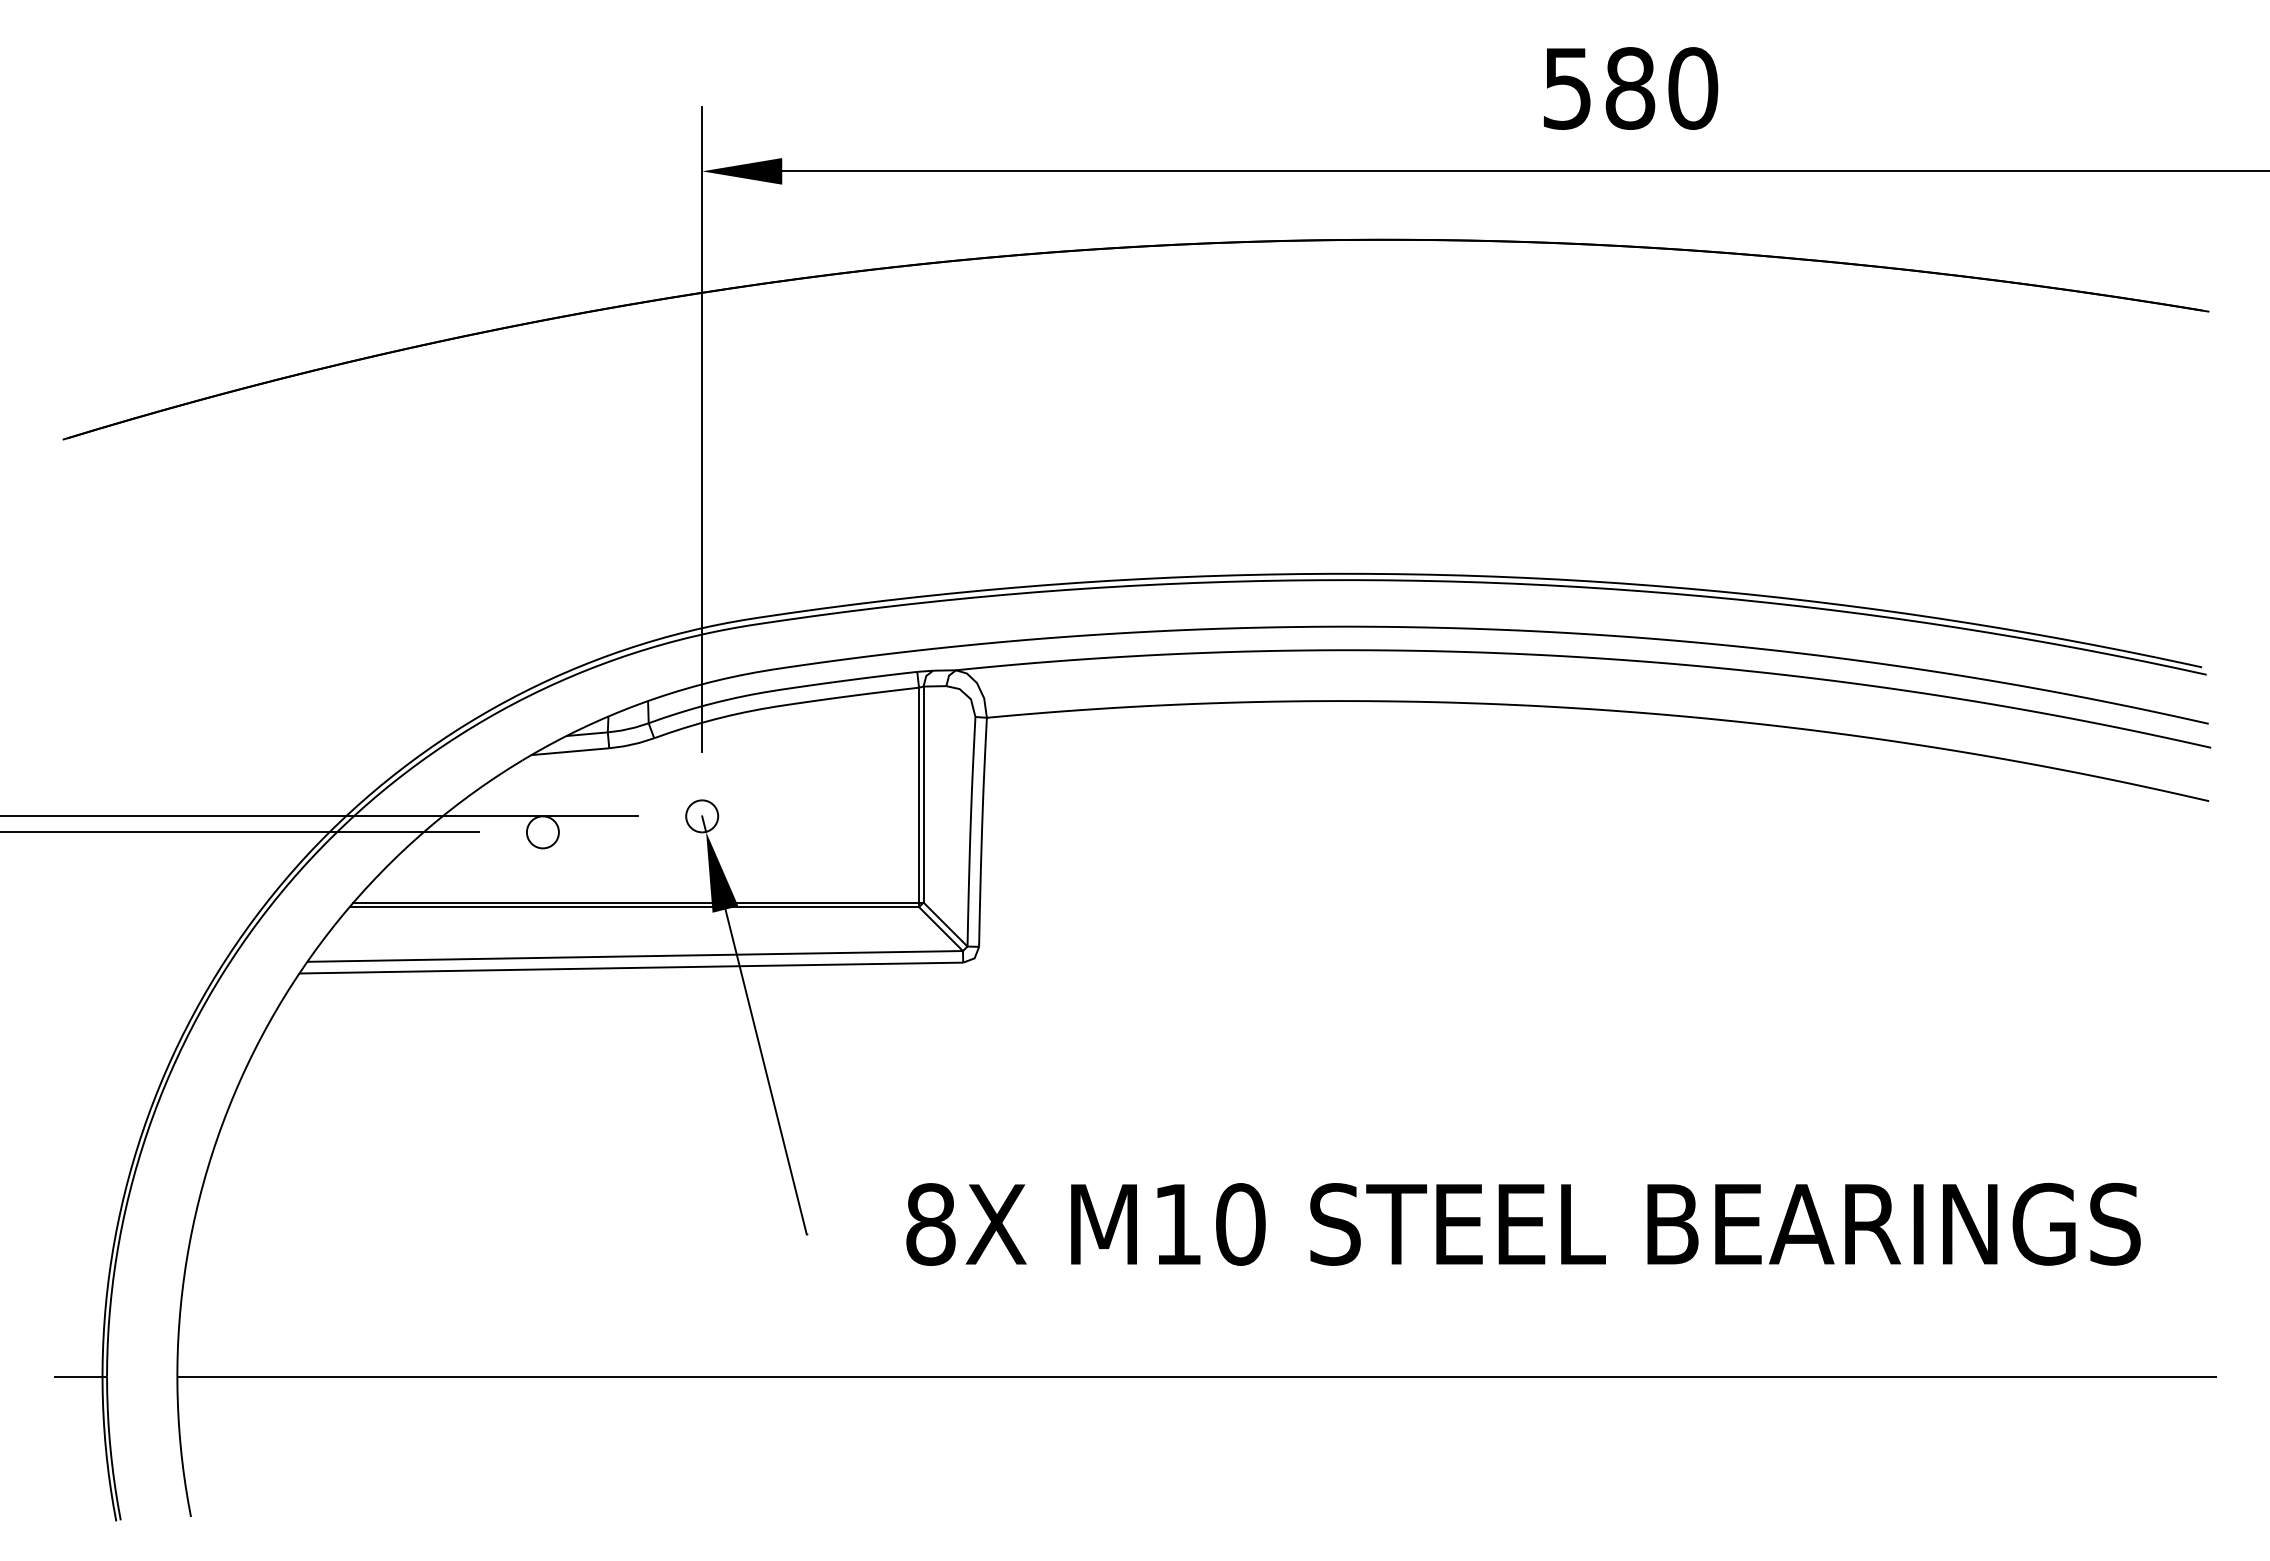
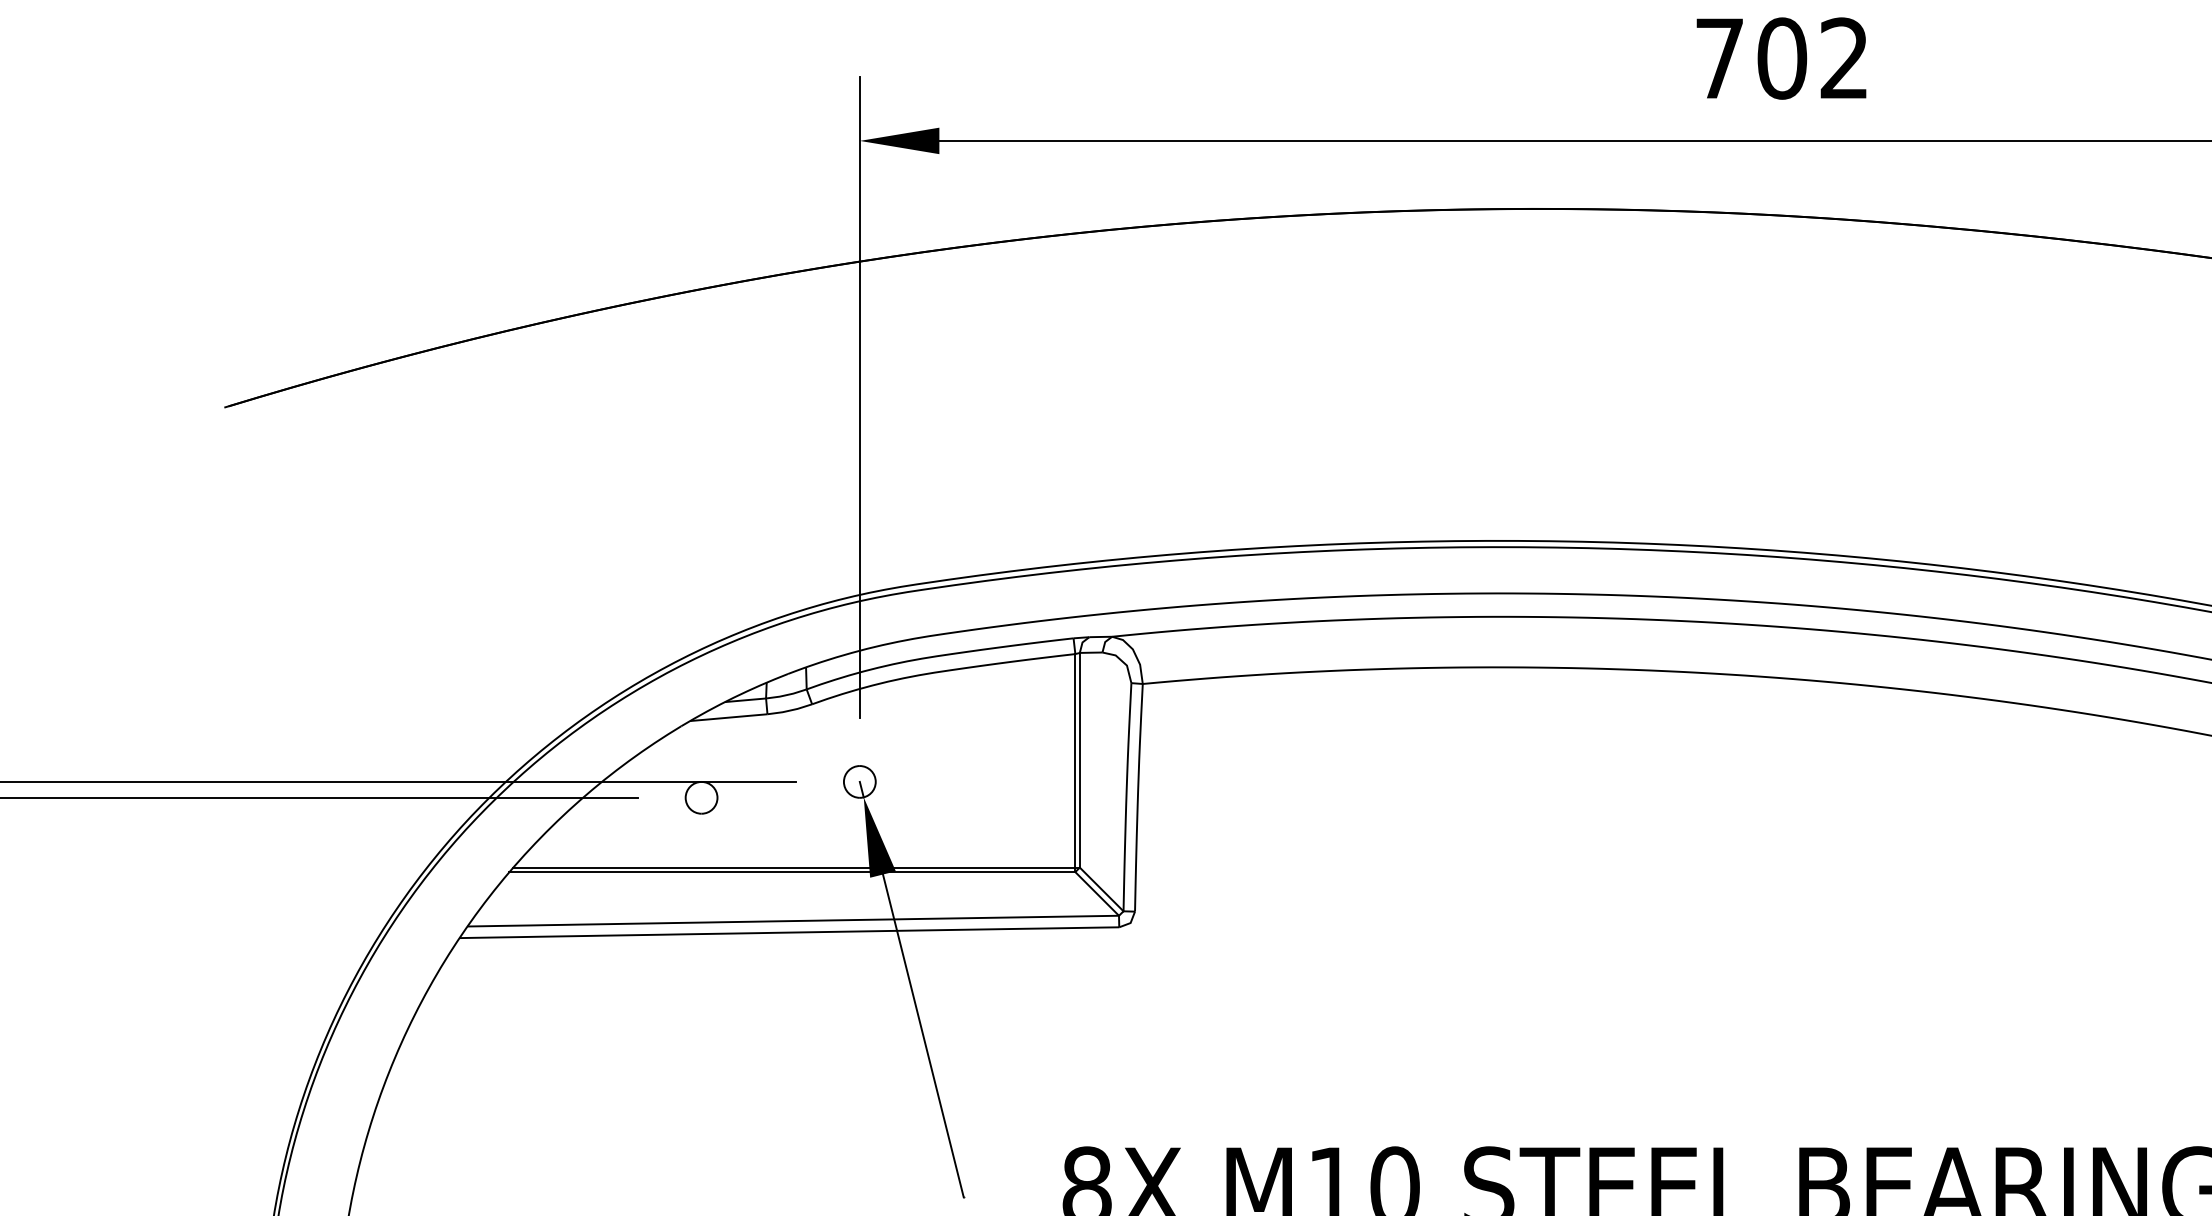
text: (1631, 88) -> (1783, 58), 580 -> 702

